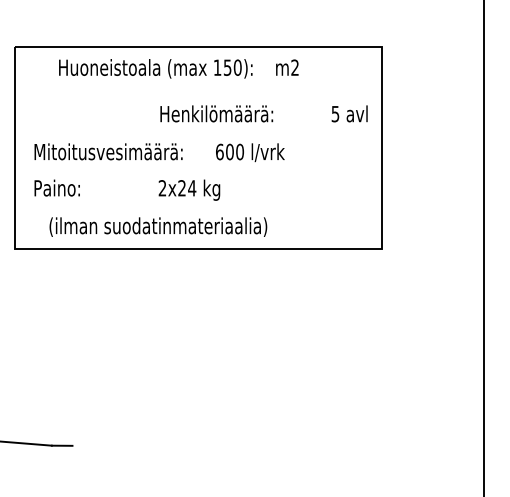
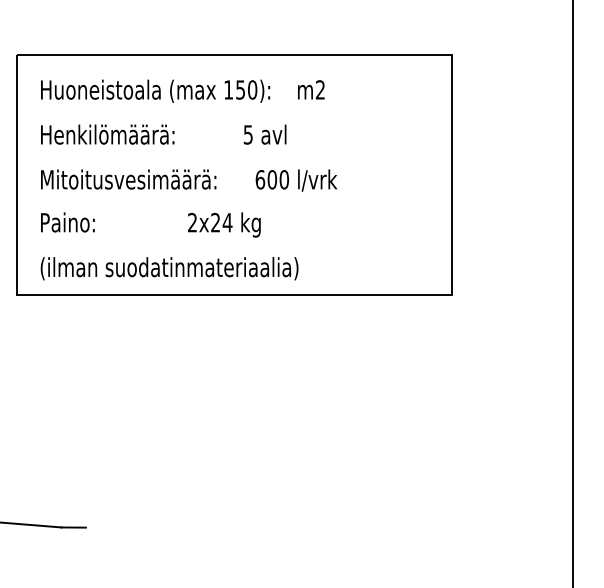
text: (178, 68) -> (182, 90), moved
text: (263, 113) -> (163, 134), moved
text: (158, 226) -> (169, 268), moved

